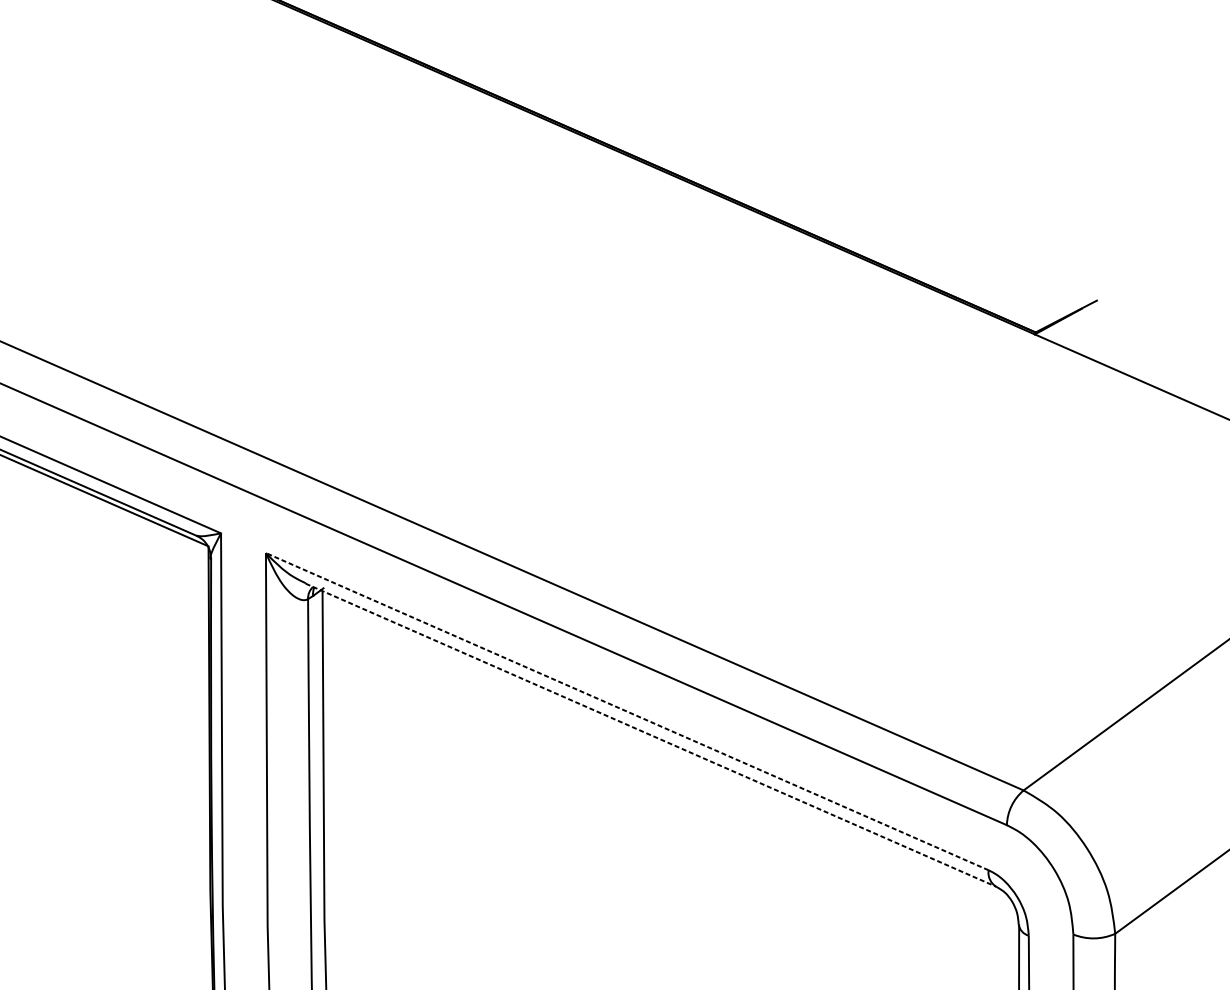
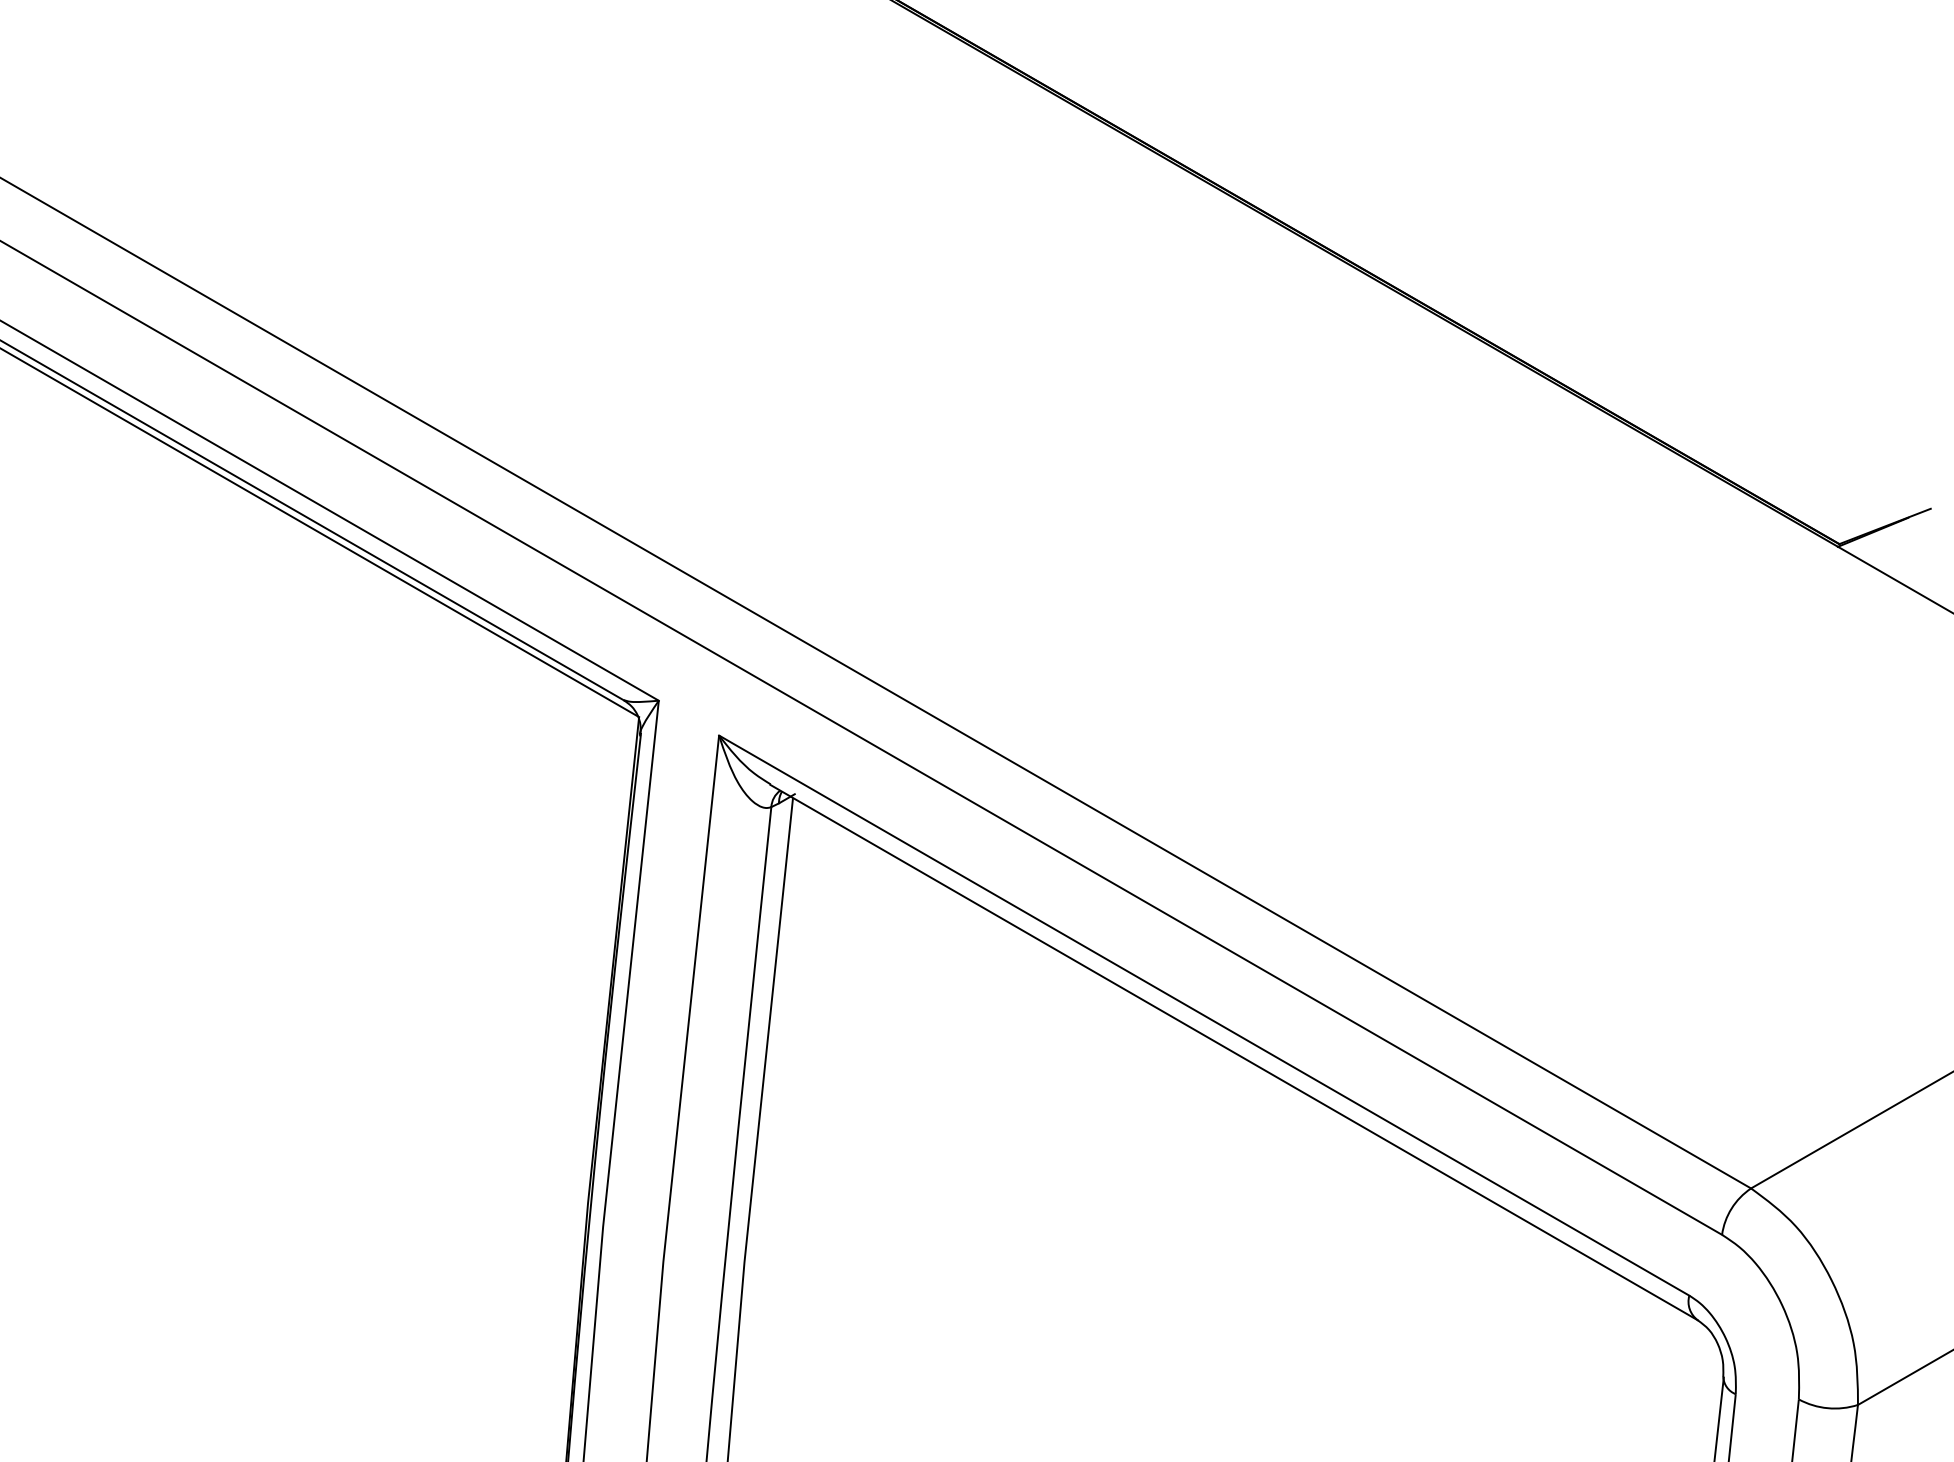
line: (626, 711) -> (1203, 1015), dashed -> solid
line: (651, 735) -> (1234, 1052), dashed -> solid

